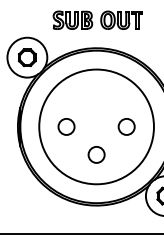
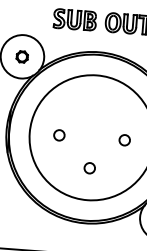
part: (26, 57) -> (21, 56), size x0.6
circle: (66, 126) -> (59, 134), size x0.6
circle: (126, 126) -> (124, 139), size x0.6
circle: (96, 154) -> (89, 167), size x0.6

